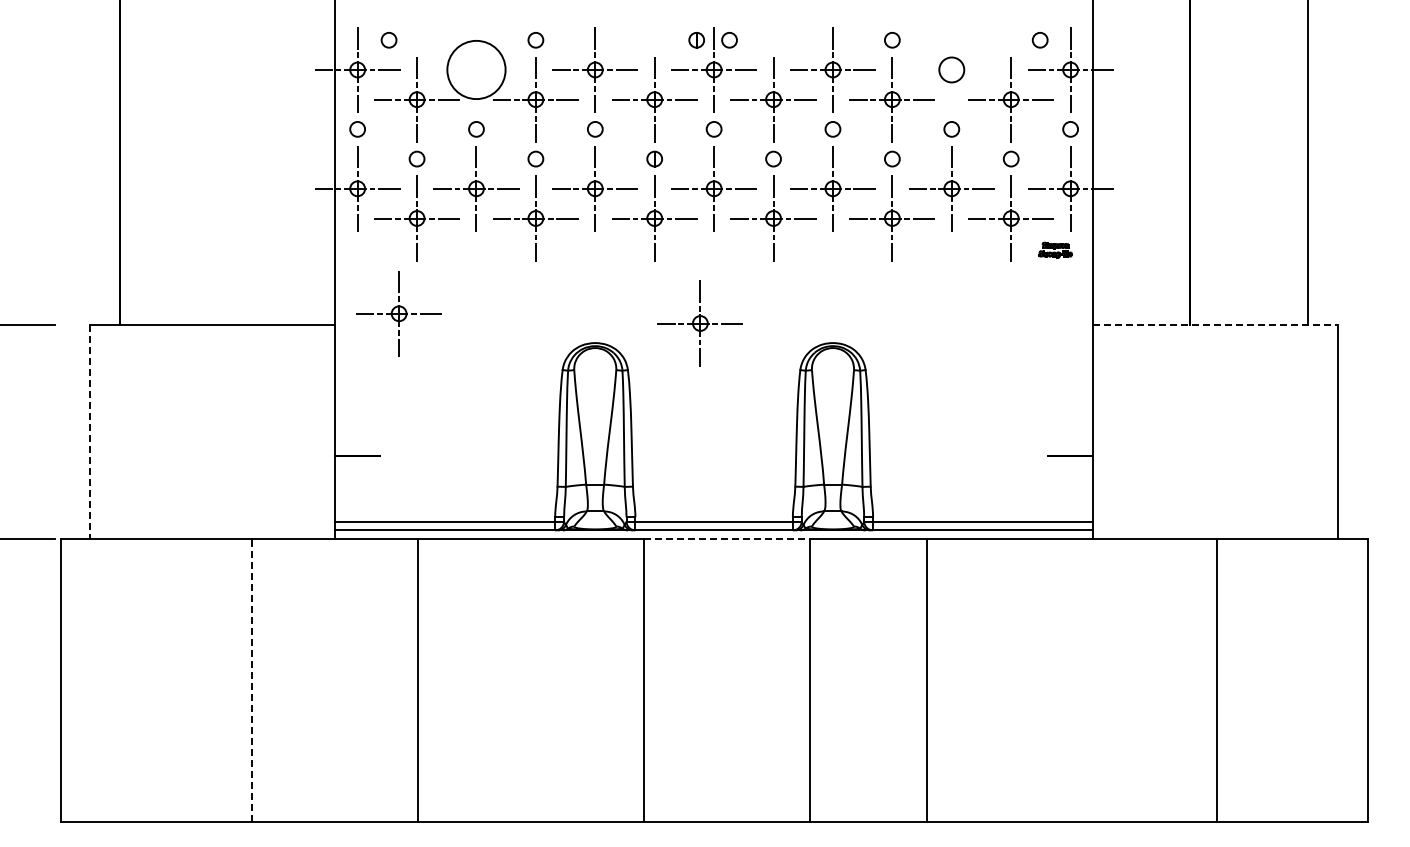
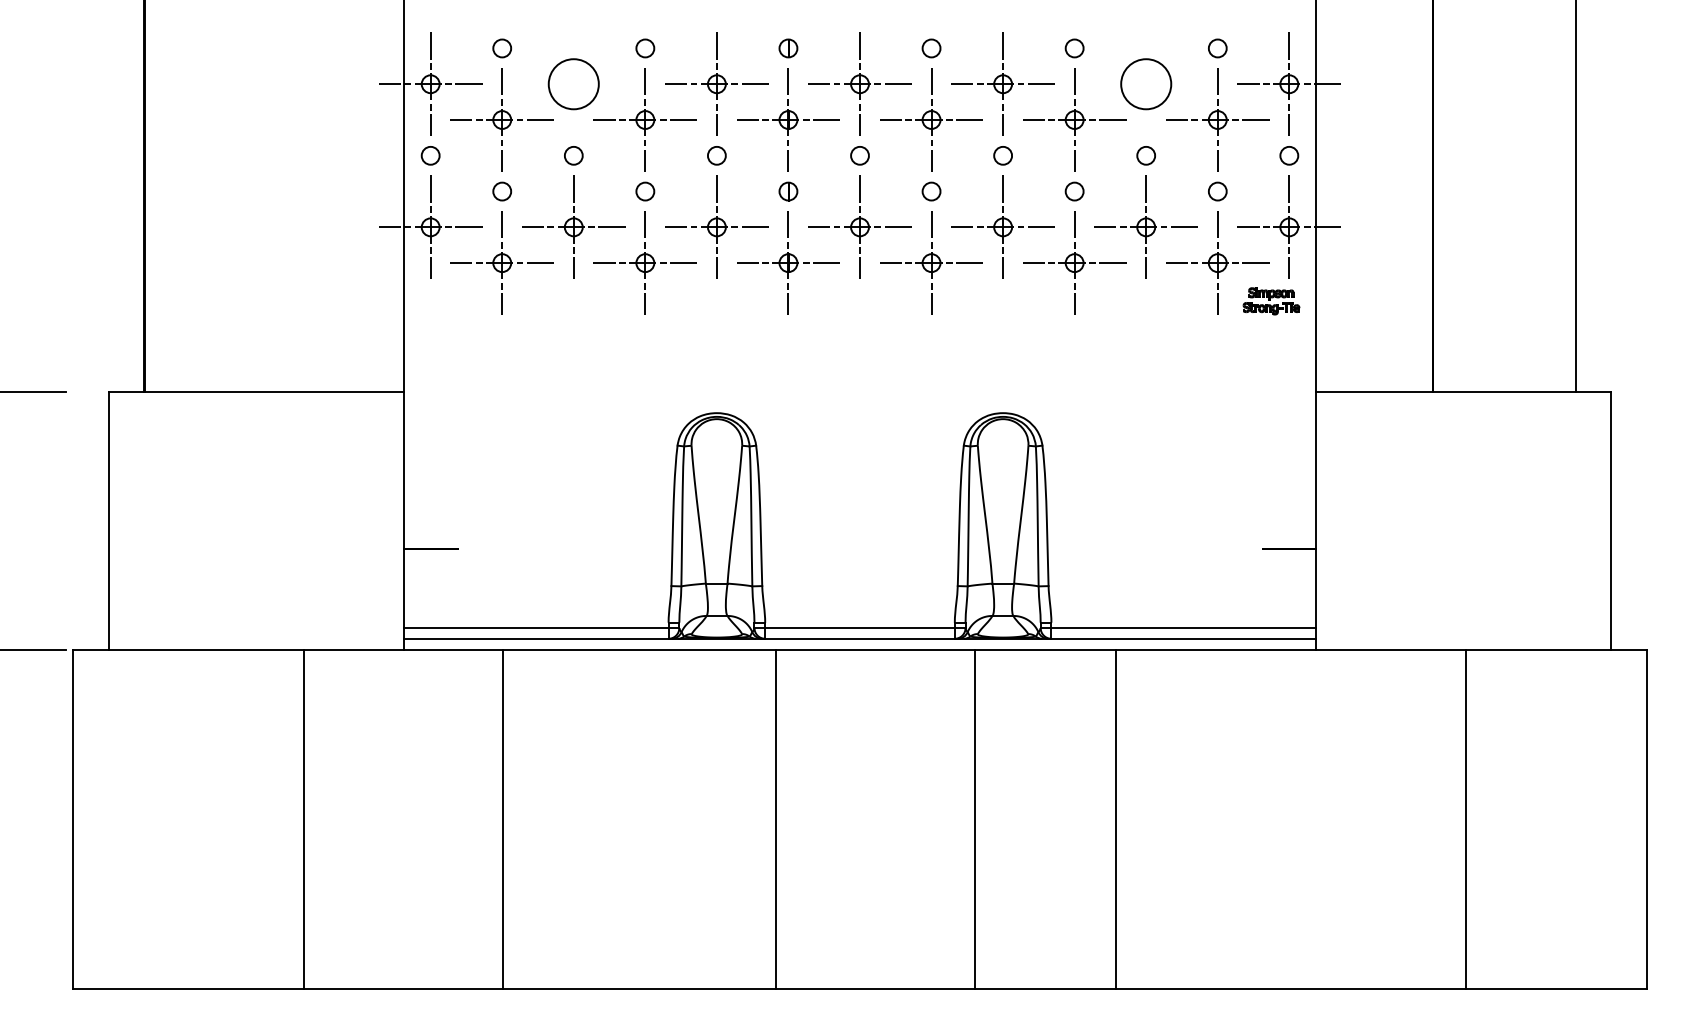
circle: (388, 40) -> (501, 48), moved
part: (696, 40) -> (788, 48), moved
circle: (729, 40) -> (931, 48), moved
circle: (1039, 40) -> (1216, 48), moved
circle: (476, 69) -> (573, 83), size x0.71
circle: (951, 69) -> (1145, 83), size x1.67
part: (1055, 250) -> (1271, 301), size x1.43
part: (398, 313) -> (479, 377), removed
part: (699, 323) -> (842, 389), removed
line: (1215, 325) -> (1463, 391), dashed -> solid
line: (90, 432) -> (108, 520), dashed -> solid
line: (726, 539) -> (874, 649), dashed -> solid
line: (252, 679) -> (304, 818), dashed -> solid

